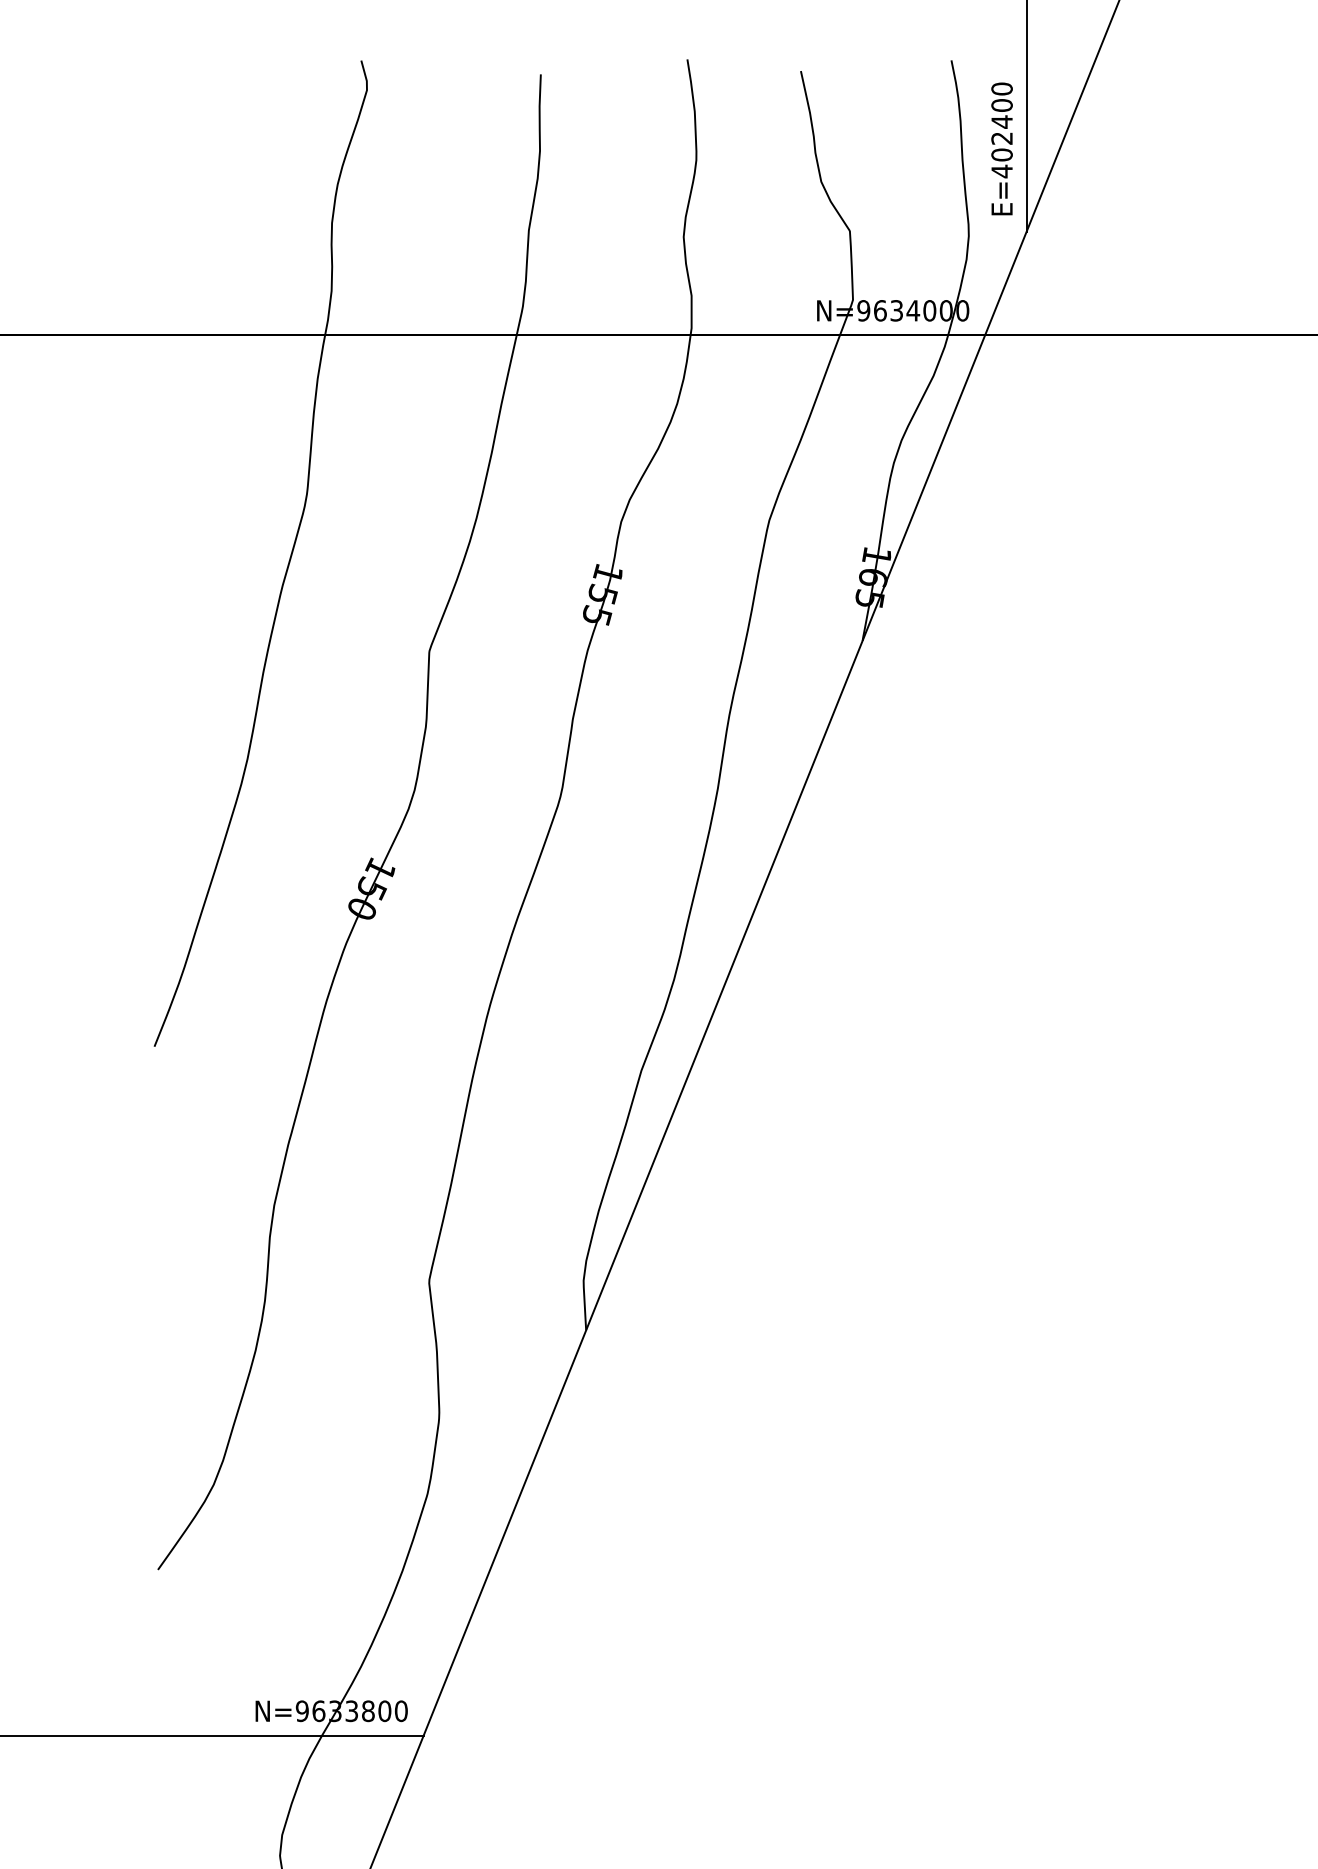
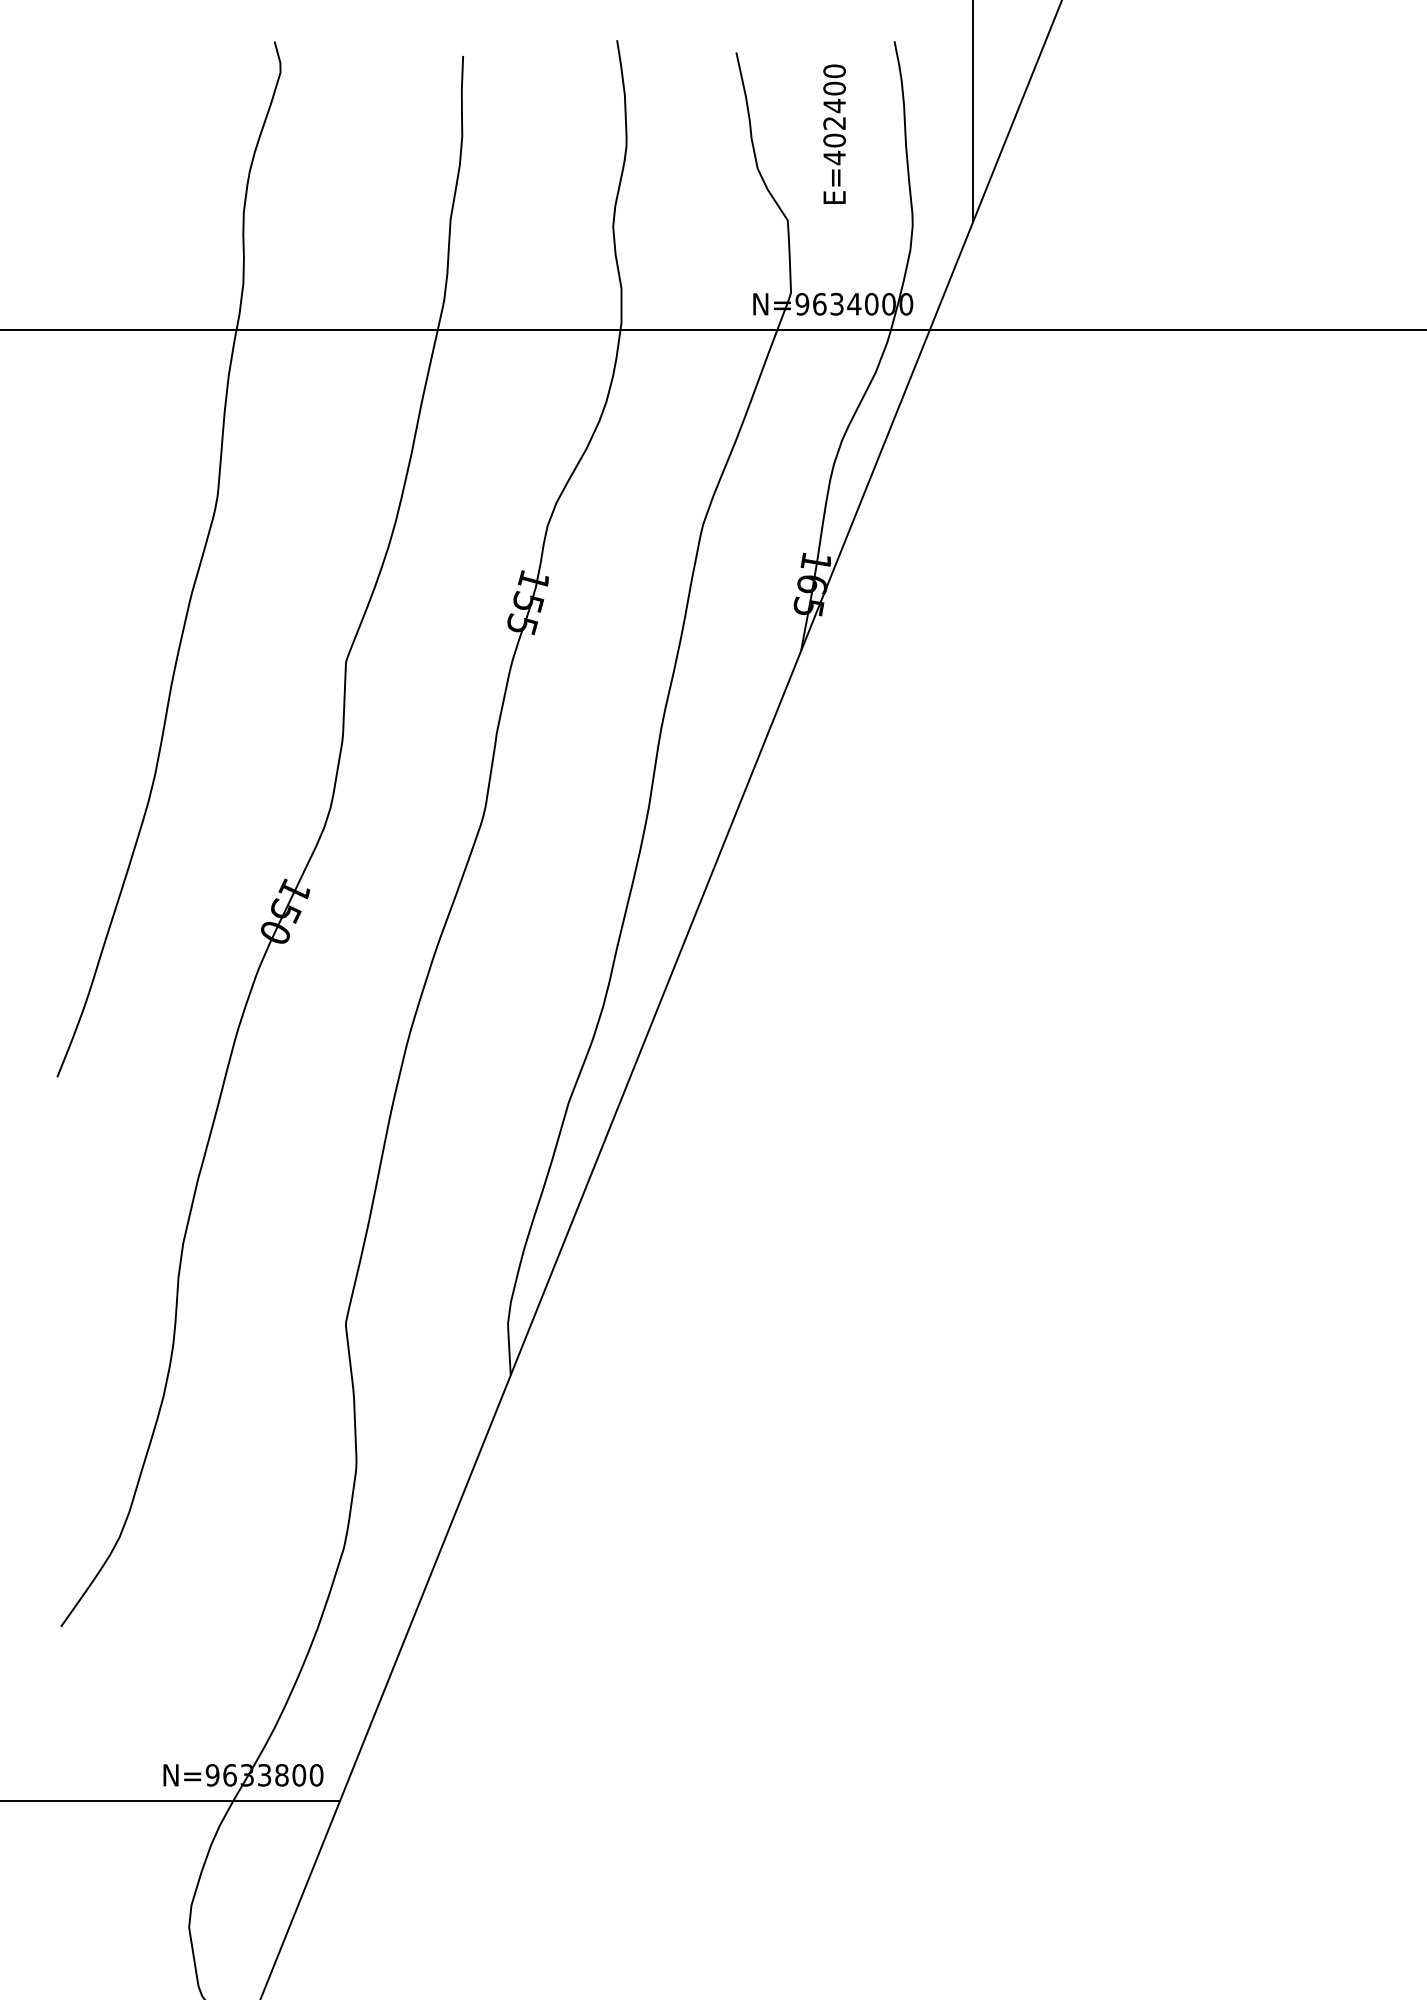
text: (1001, 148) -> (834, 133), moved

